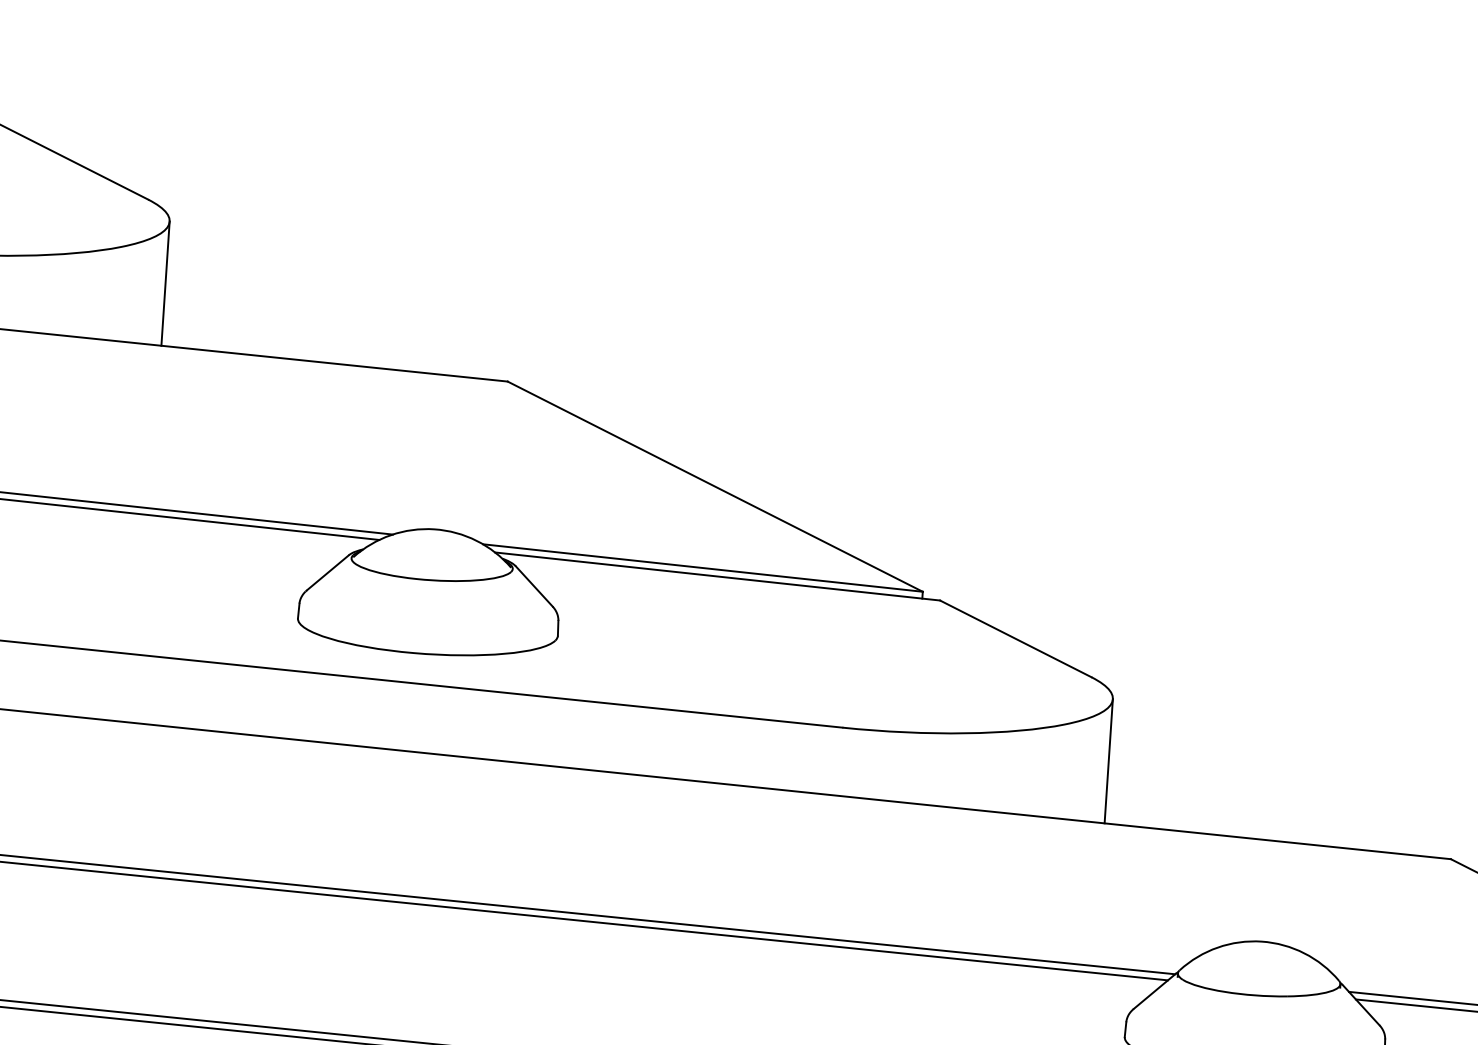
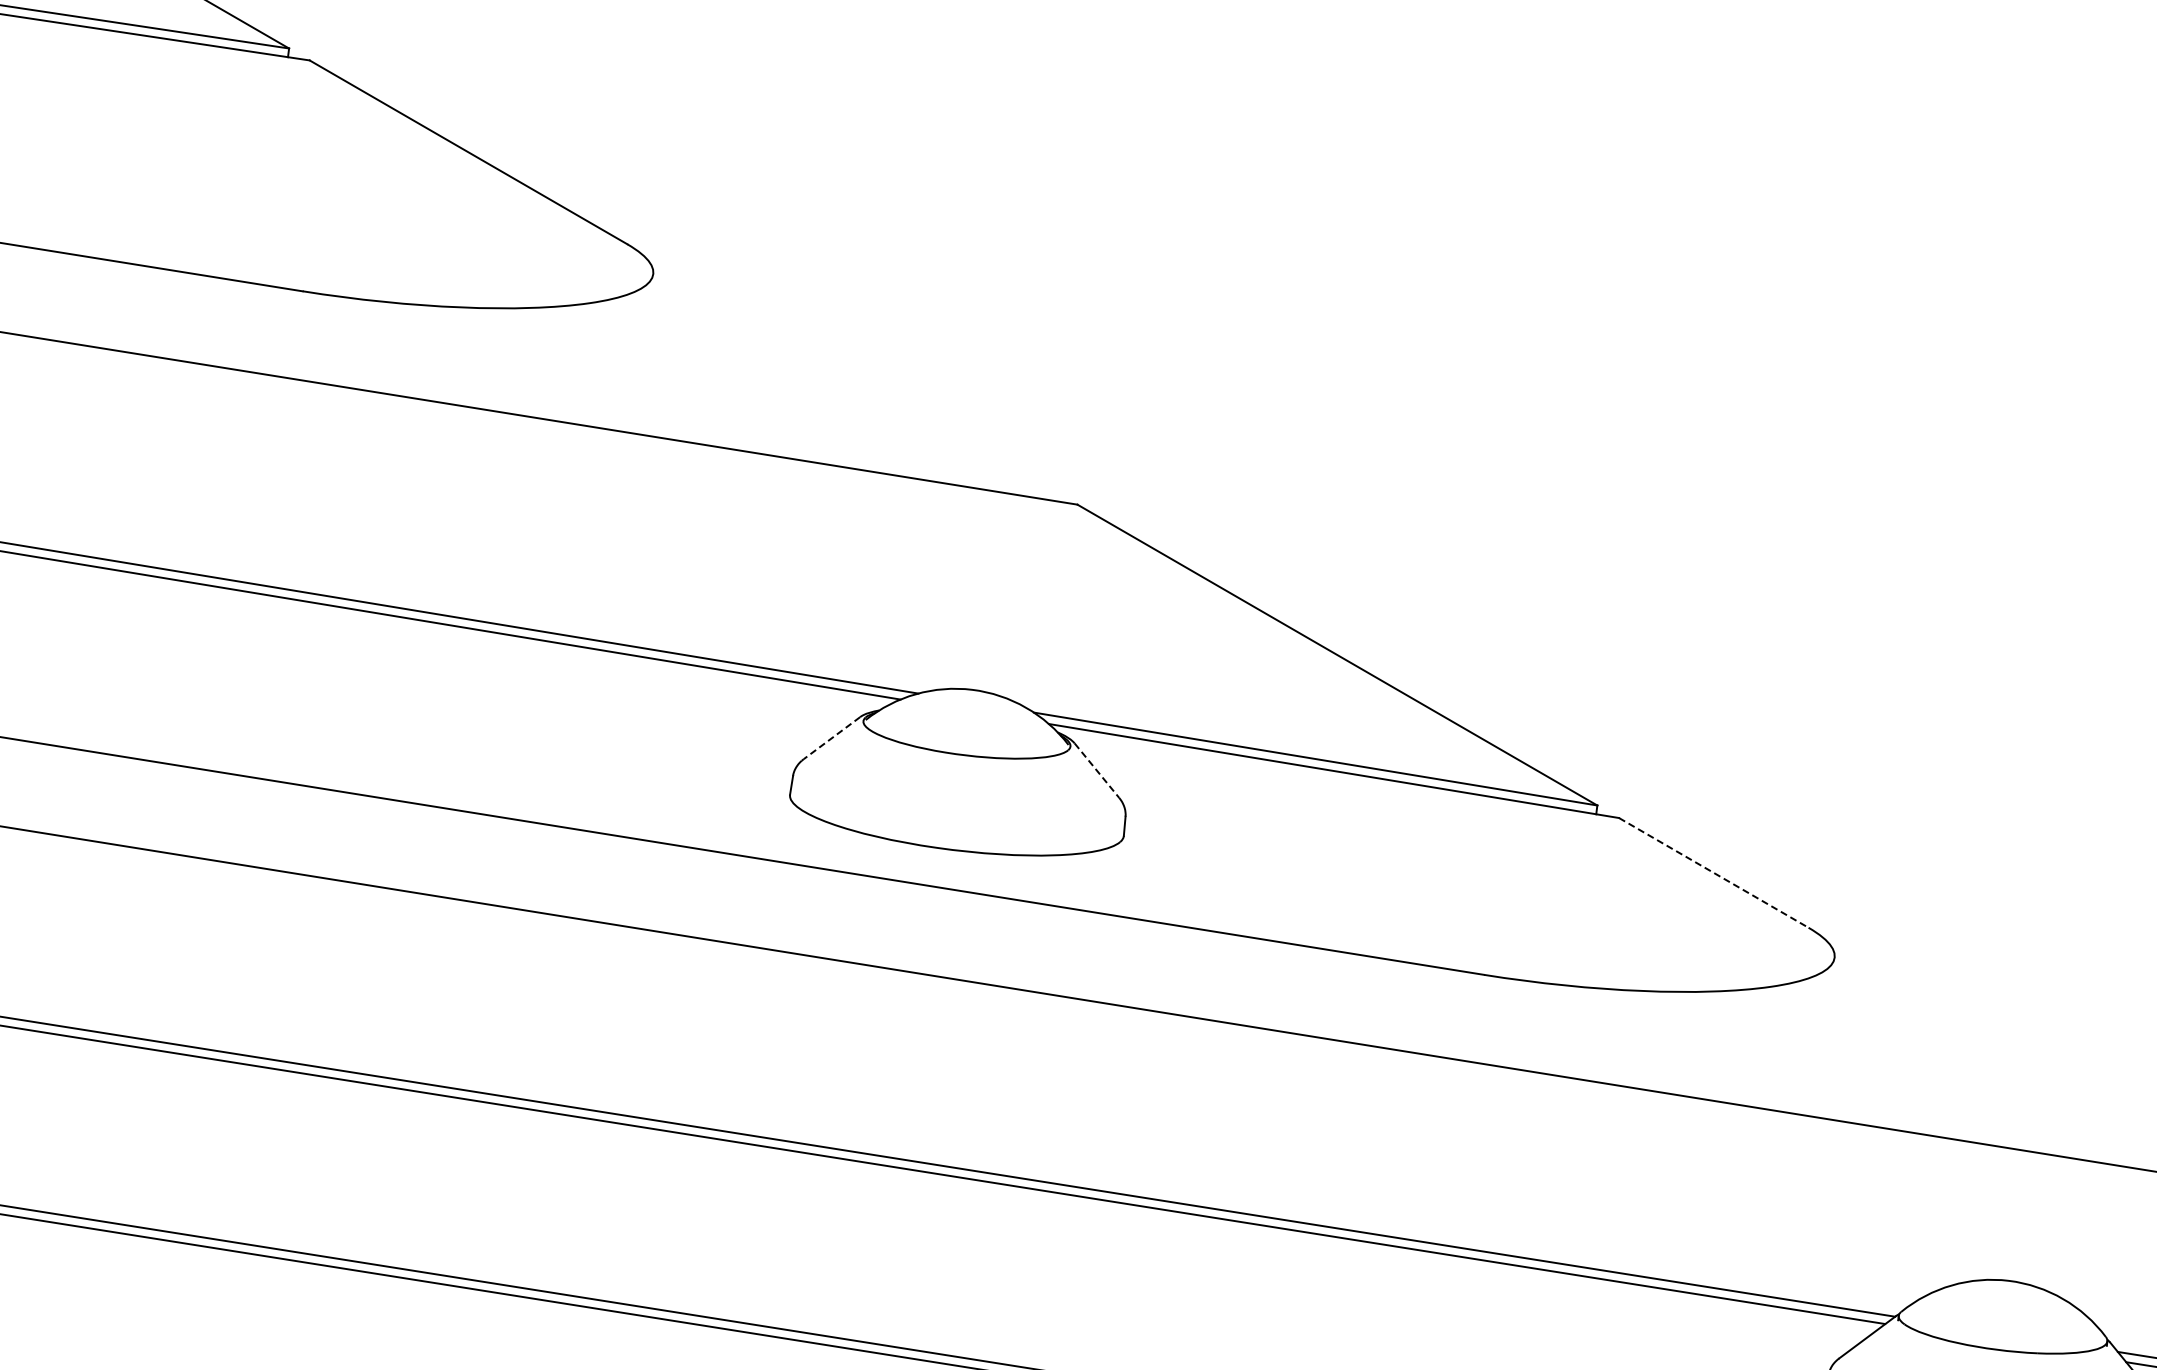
line: (165, 283) -> (643, 353), removed
line: (327, 573) -> (831, 738), solid -> dashed
line: (534, 587) -> (1097, 771), solid -> dashed
line: (1016, 639) -> (1714, 873), solid -> dashed
line: (1108, 761) -> (1824, 1037), removed

